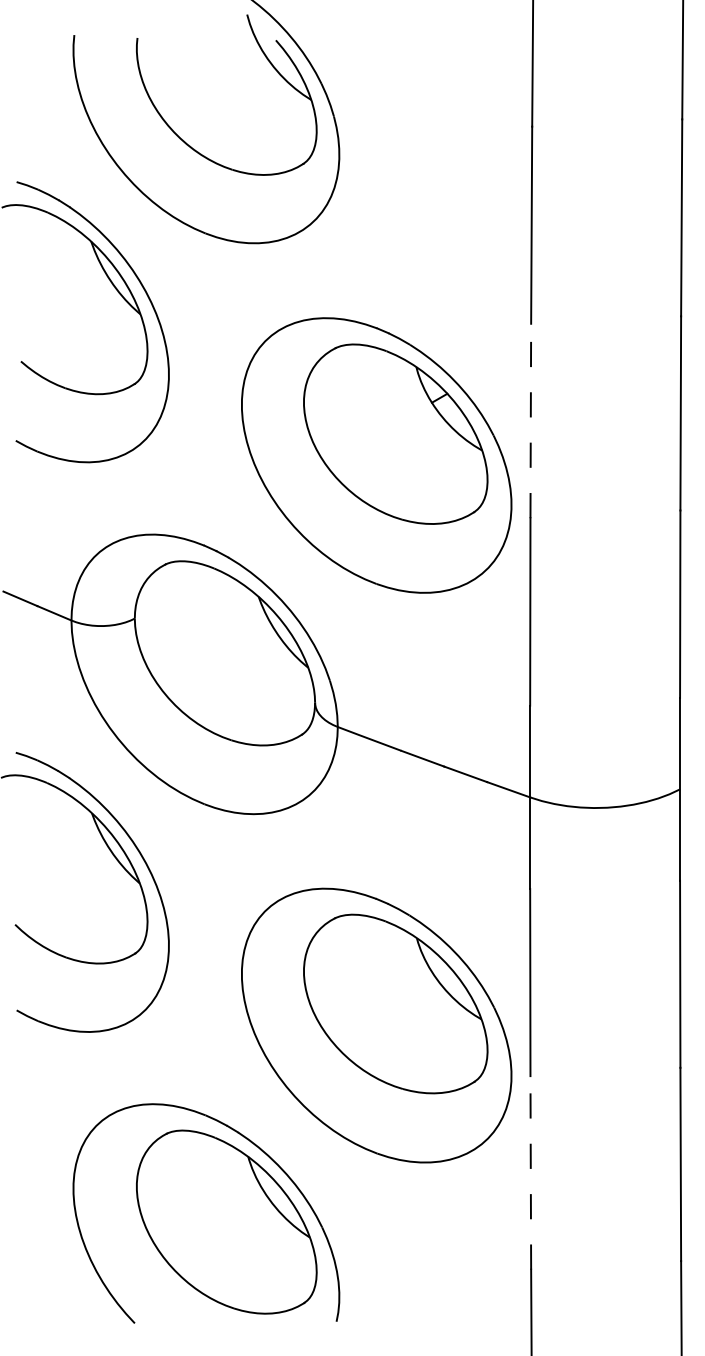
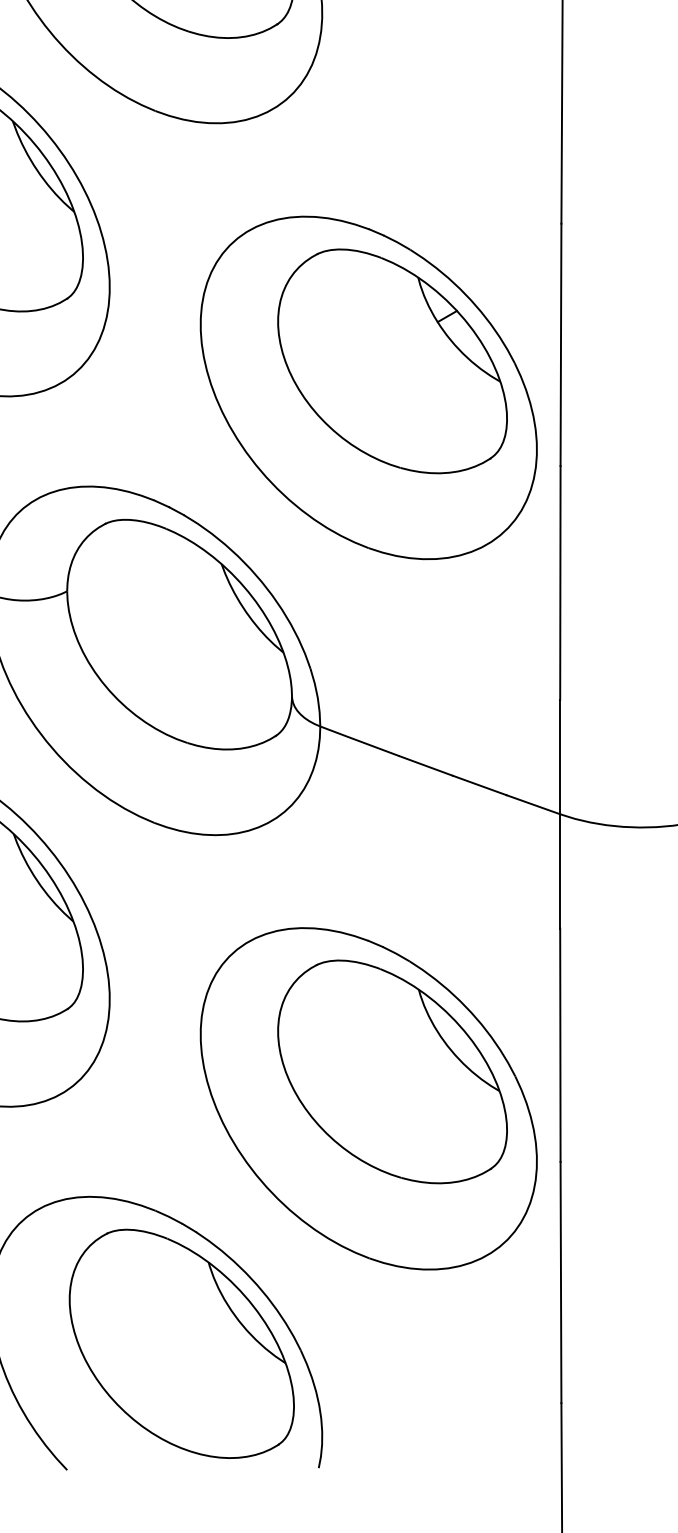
line: (530, 420) -> (560, 344), dashed -> solid
line: (530, 1172) -> (560, 1282), dashed -> solid

